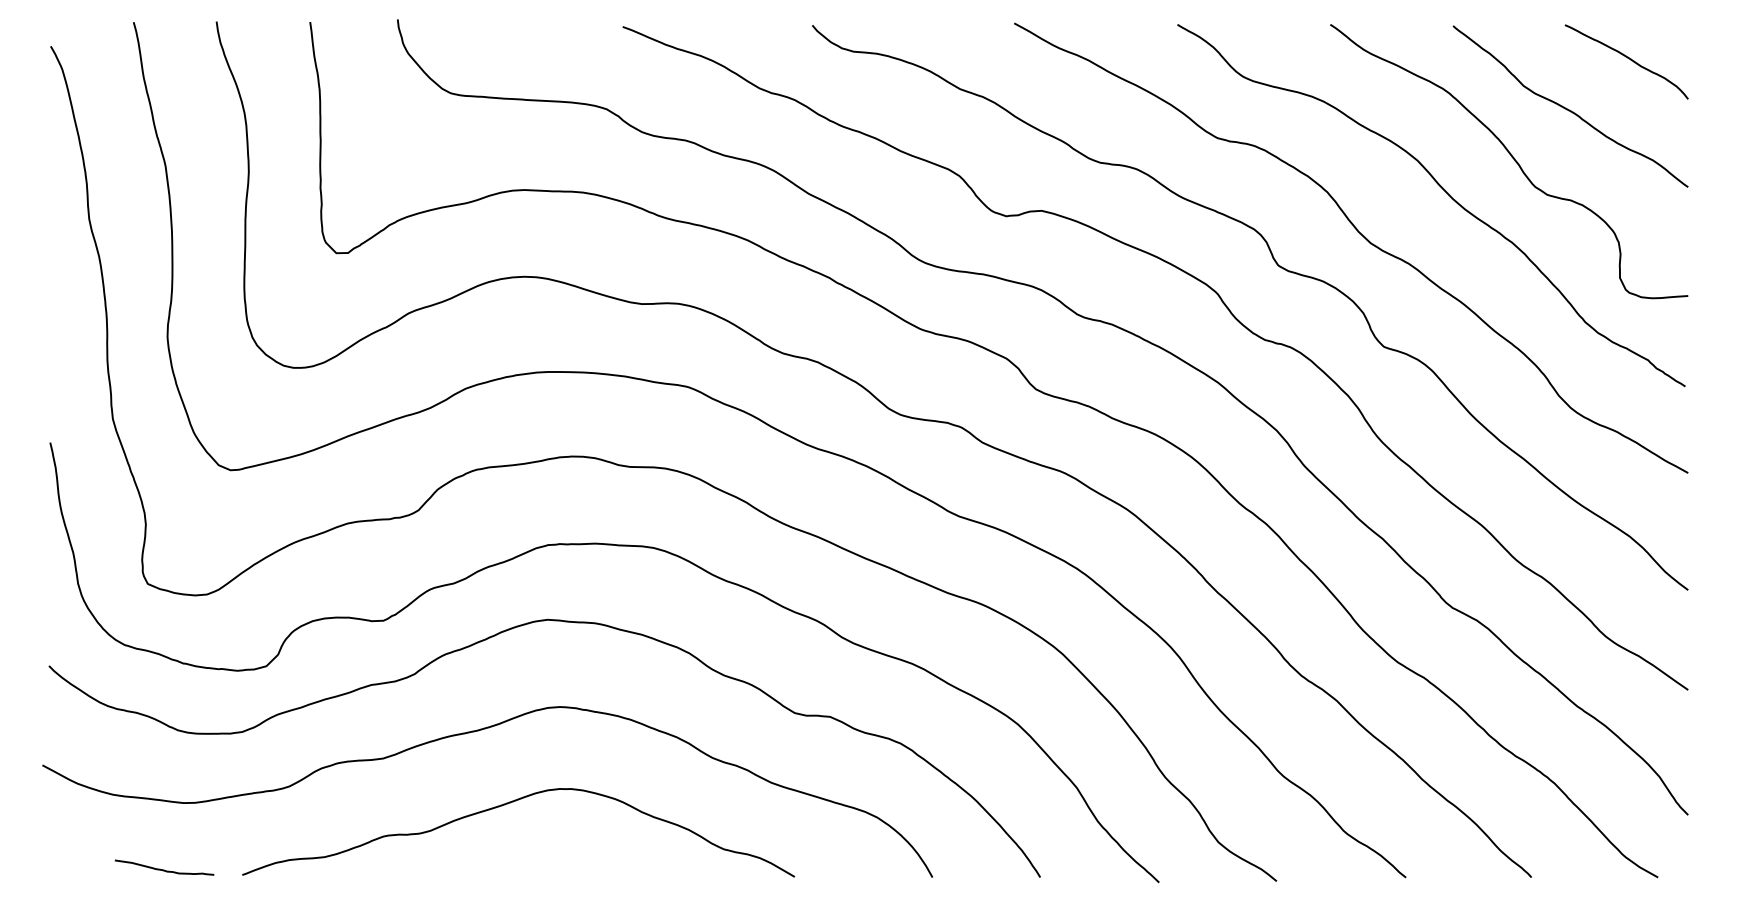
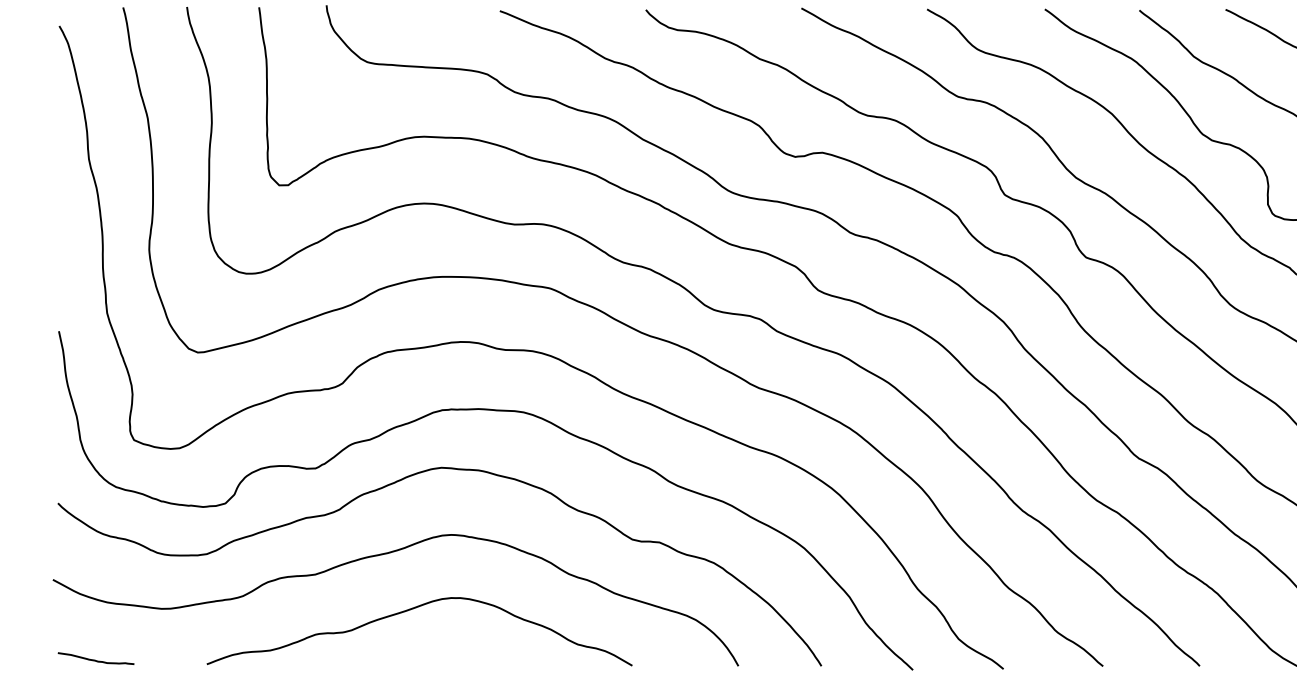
curve: (164, 869) -> (96, 660), moved

